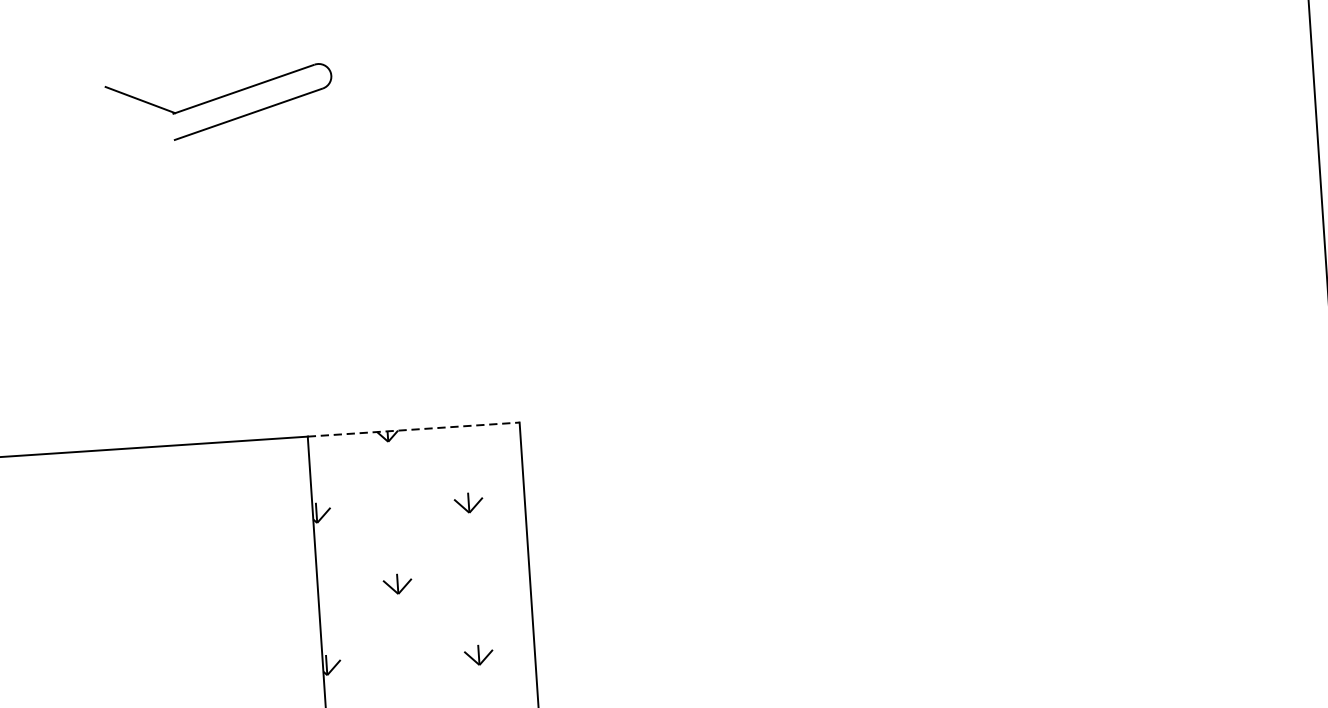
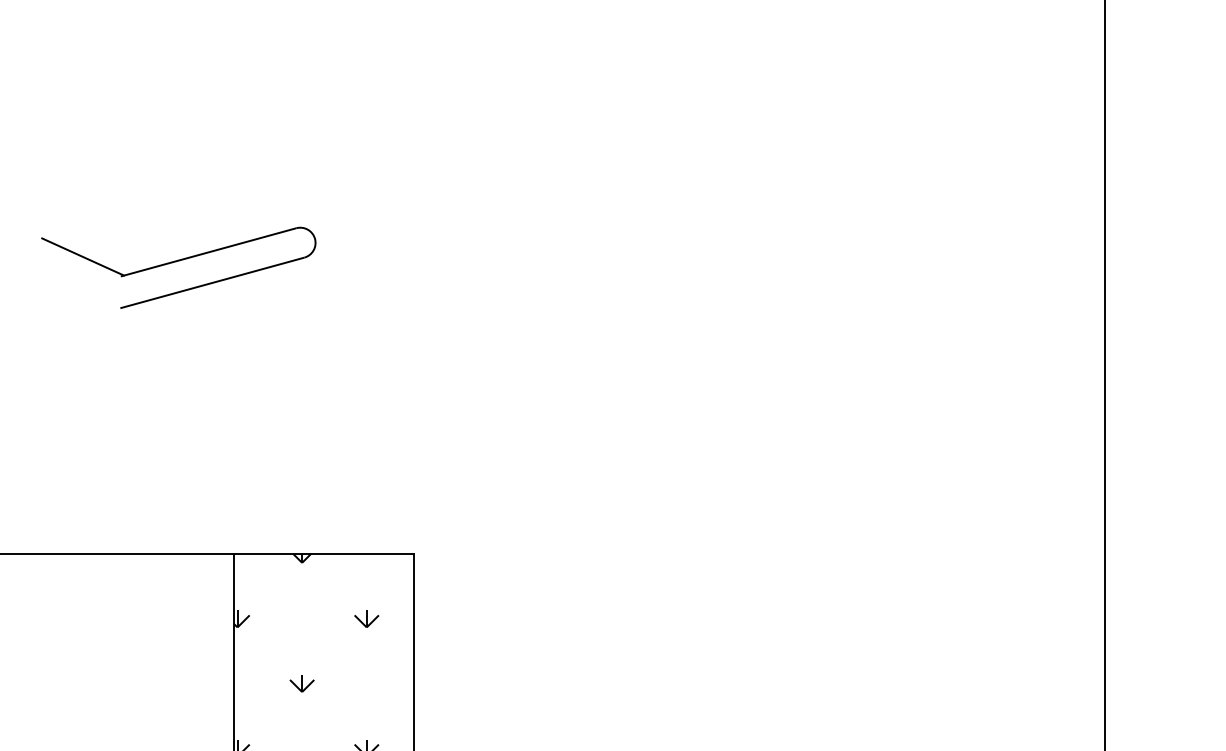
part: (219, 103) -> (178, 267), size x1.43
line: (413, 430) -> (324, 554), dashed -> solid

